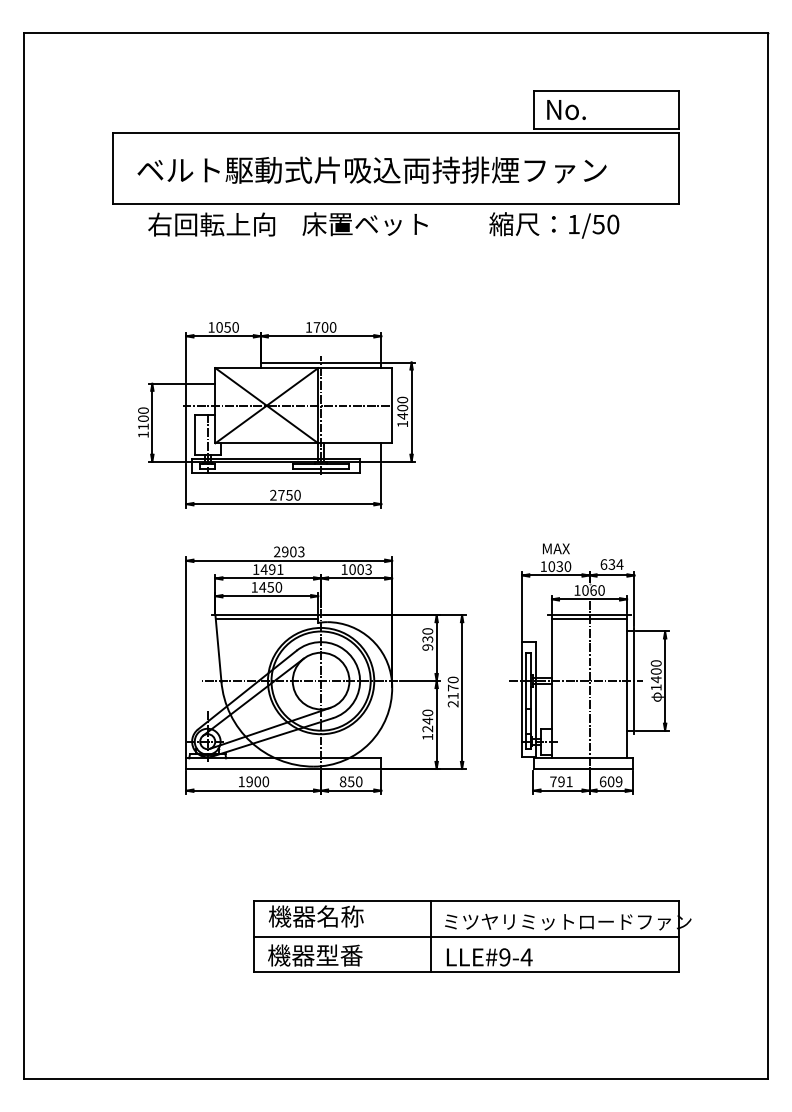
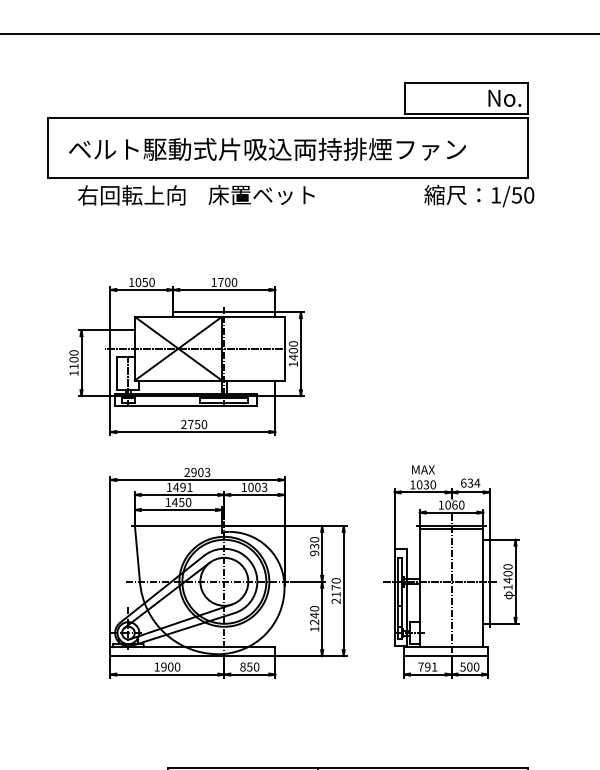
text: (566, 109) -> (504, 98), moved
text: (554, 225) -> (479, 196), moved
line: (266, 618) -> (178, 528), removed
text: (610, 781) -> (469, 666), 609 -> 500

